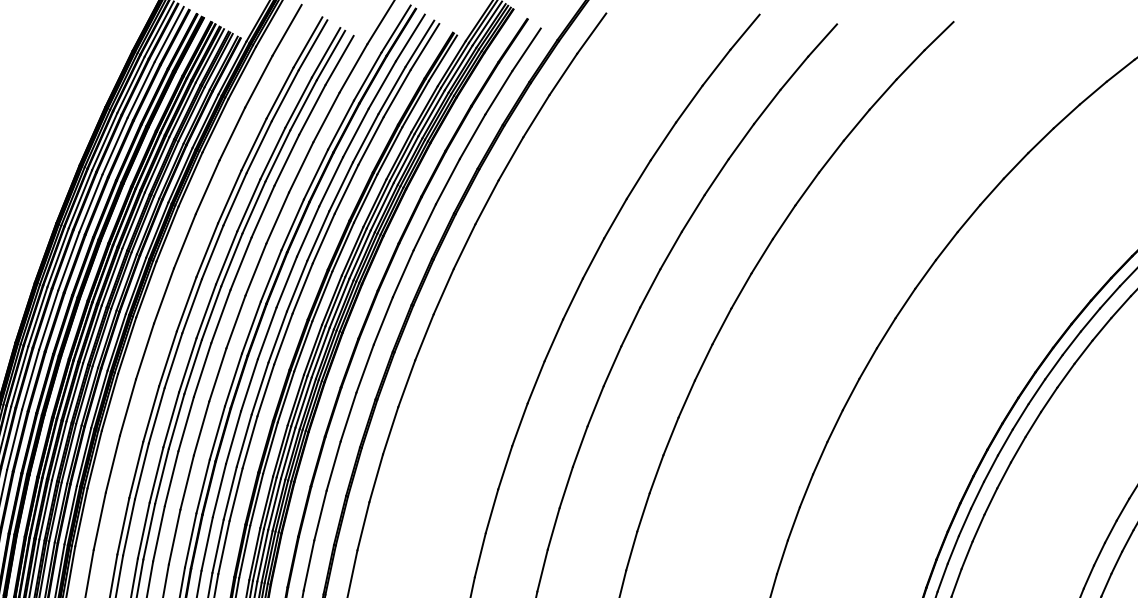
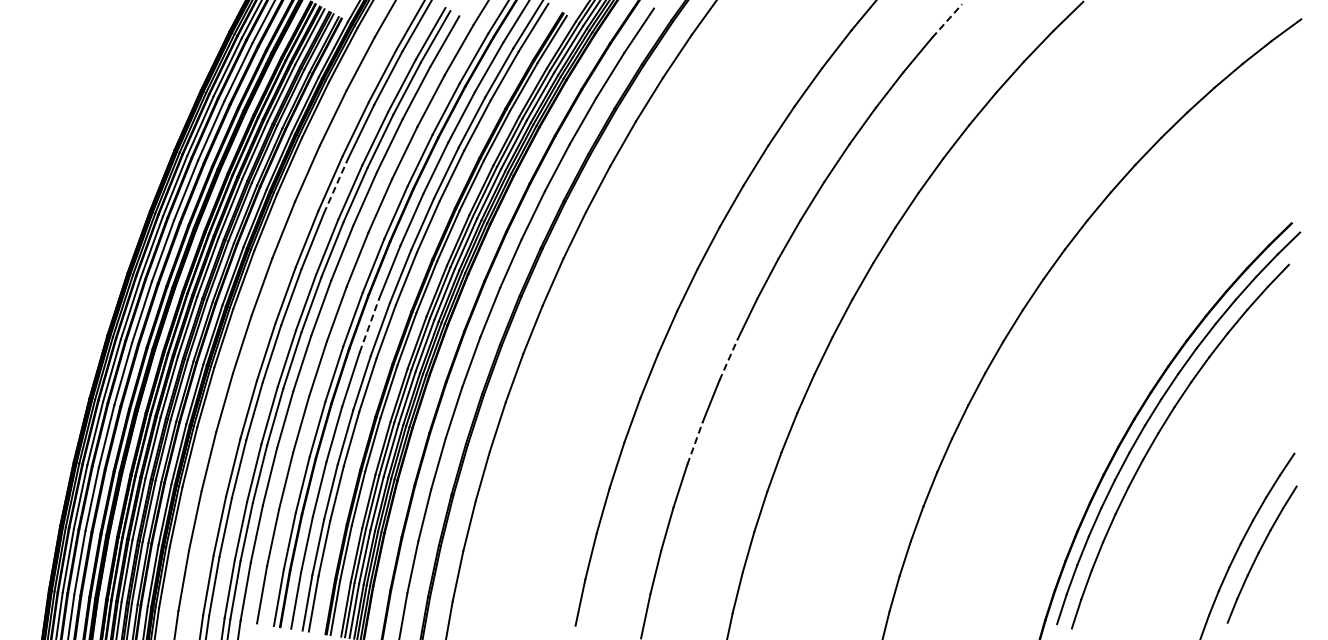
line: (822, 39) -> (947, 20), solid -> dashed
line: (234, 199) -> (335, 186), solid -> dashed
line: (267, 333) -> (369, 325), solid -> dashed
line: (612, 365) -> (728, 359), solid -> dashed
line: (580, 446) -> (695, 443), solid -> dashed

